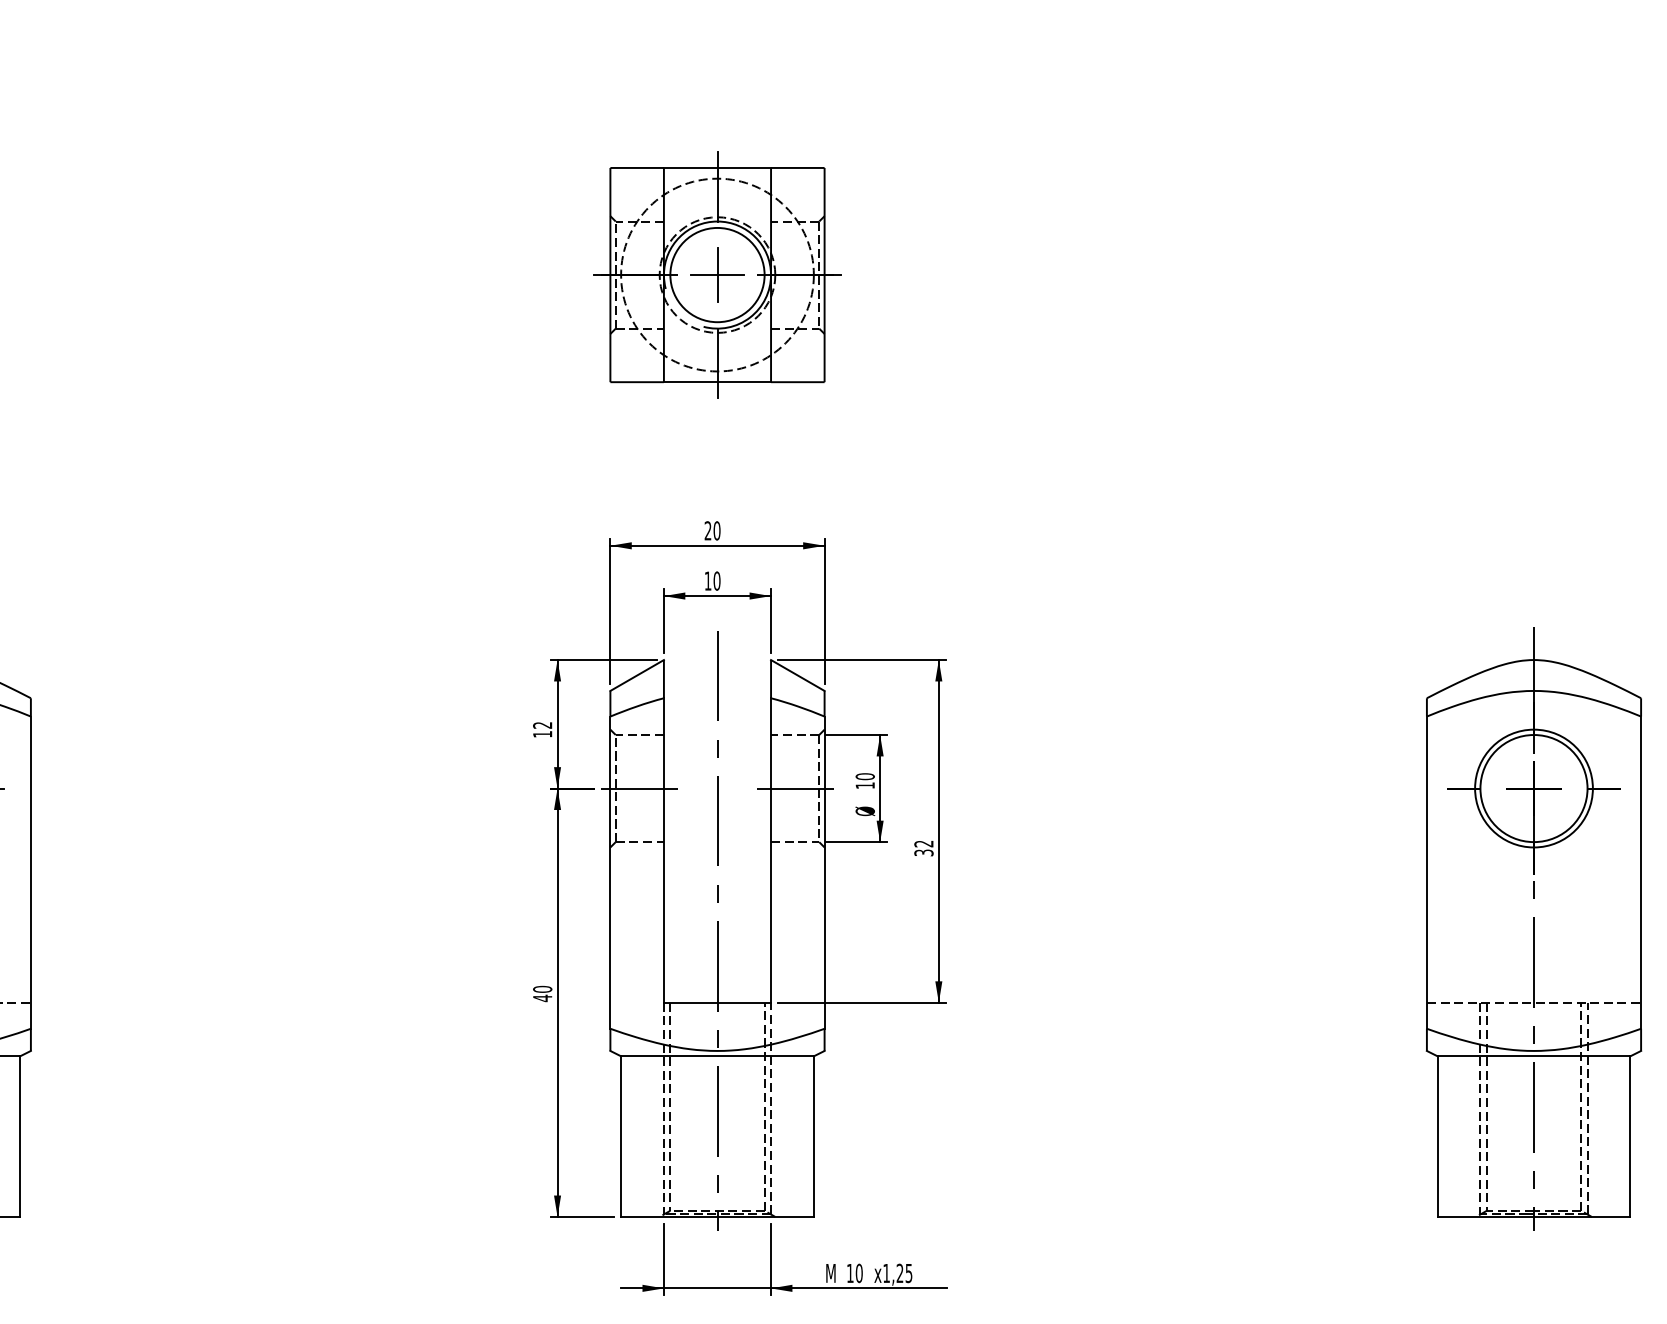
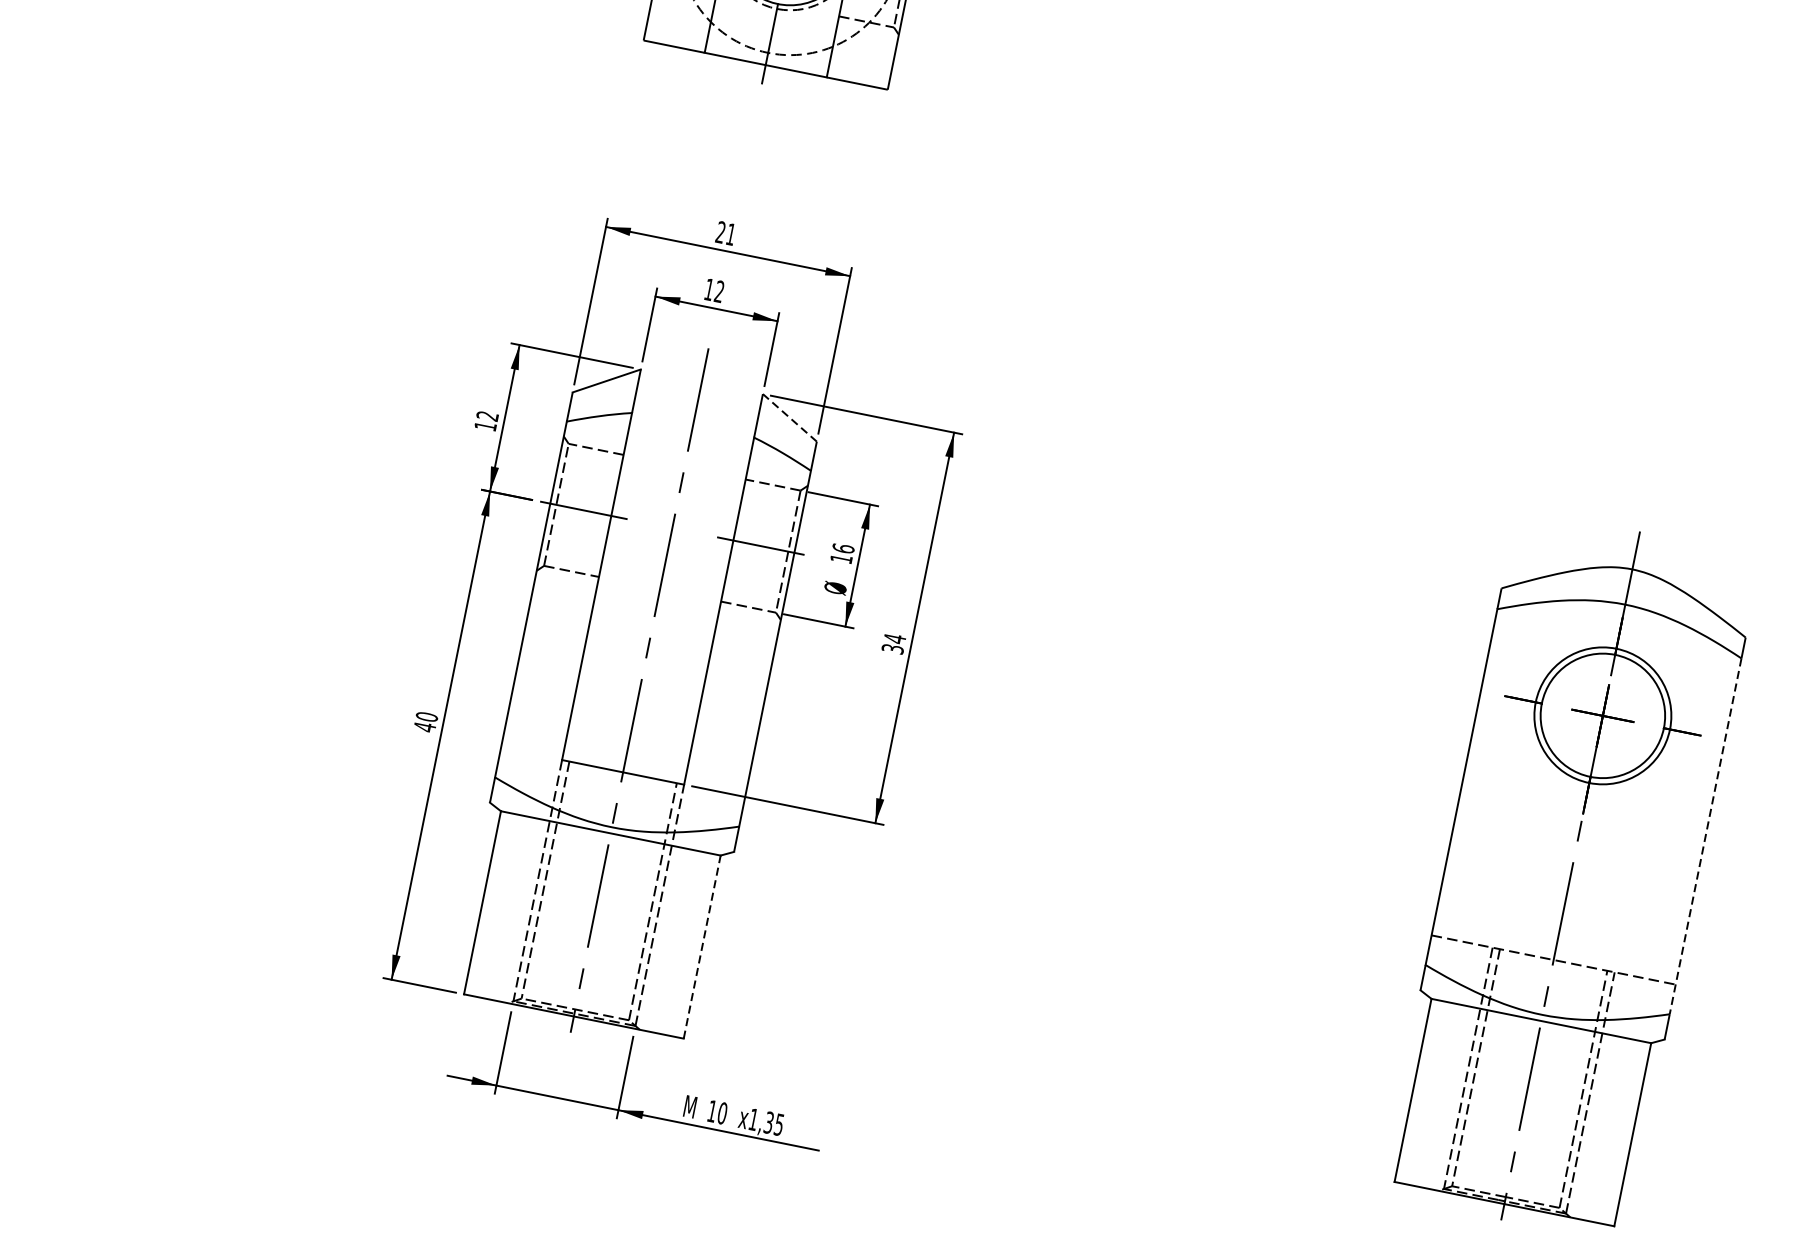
text: (716, 530) -> (730, 233), 20 -> 21
text: (716, 580) -> (719, 290), 10 -> 12
line: (797, 675) -> (789, 417), solid -> dashed
text: (864, 776) -> (842, 548), 10 -> 16
text: (923, 843) -> (894, 638), 32 -> 34
line: (1641, 873) -> (1705, 837), solid -> dashed
line: (813, 1136) -> (701, 946), solid -> dashed
text: (899, 1273) -> (768, 1122), x1,25 -> x1,35

